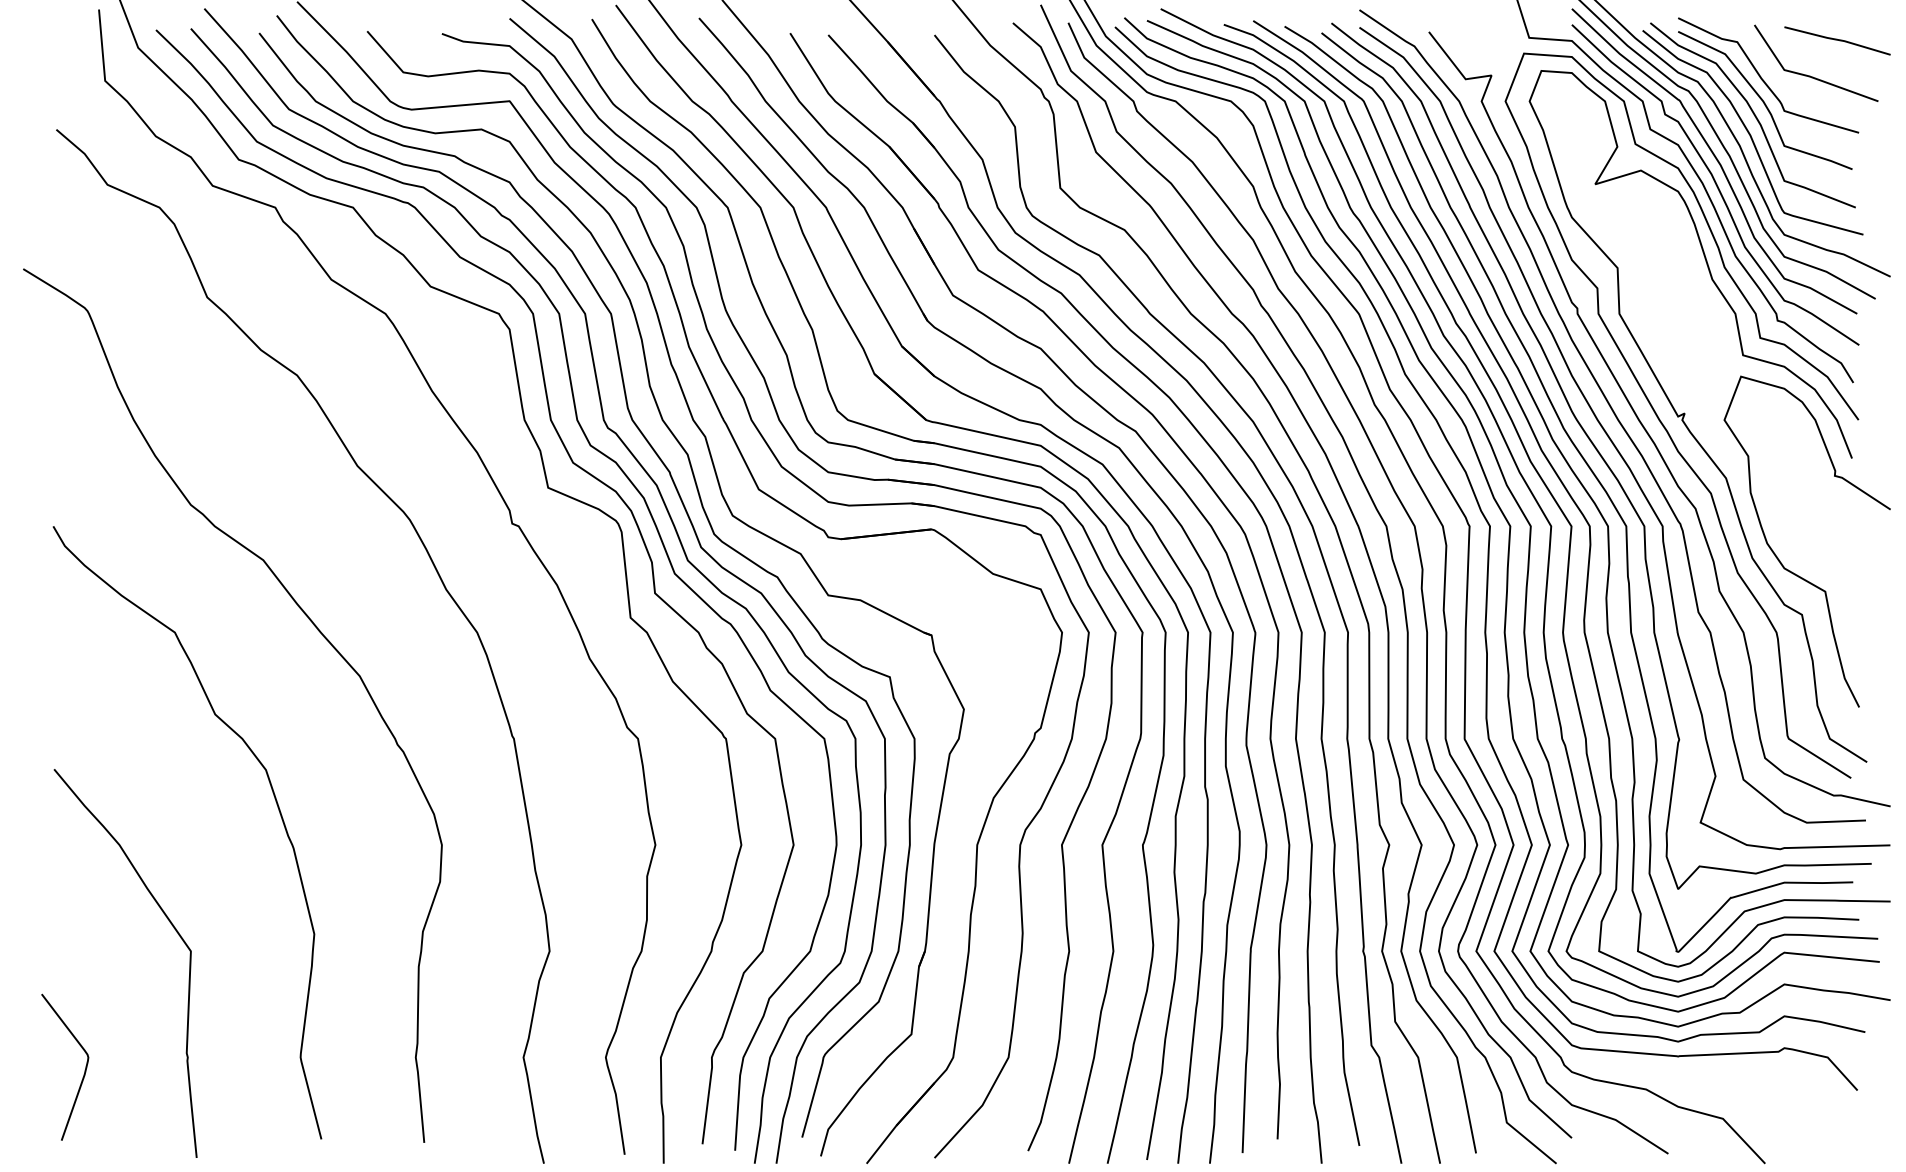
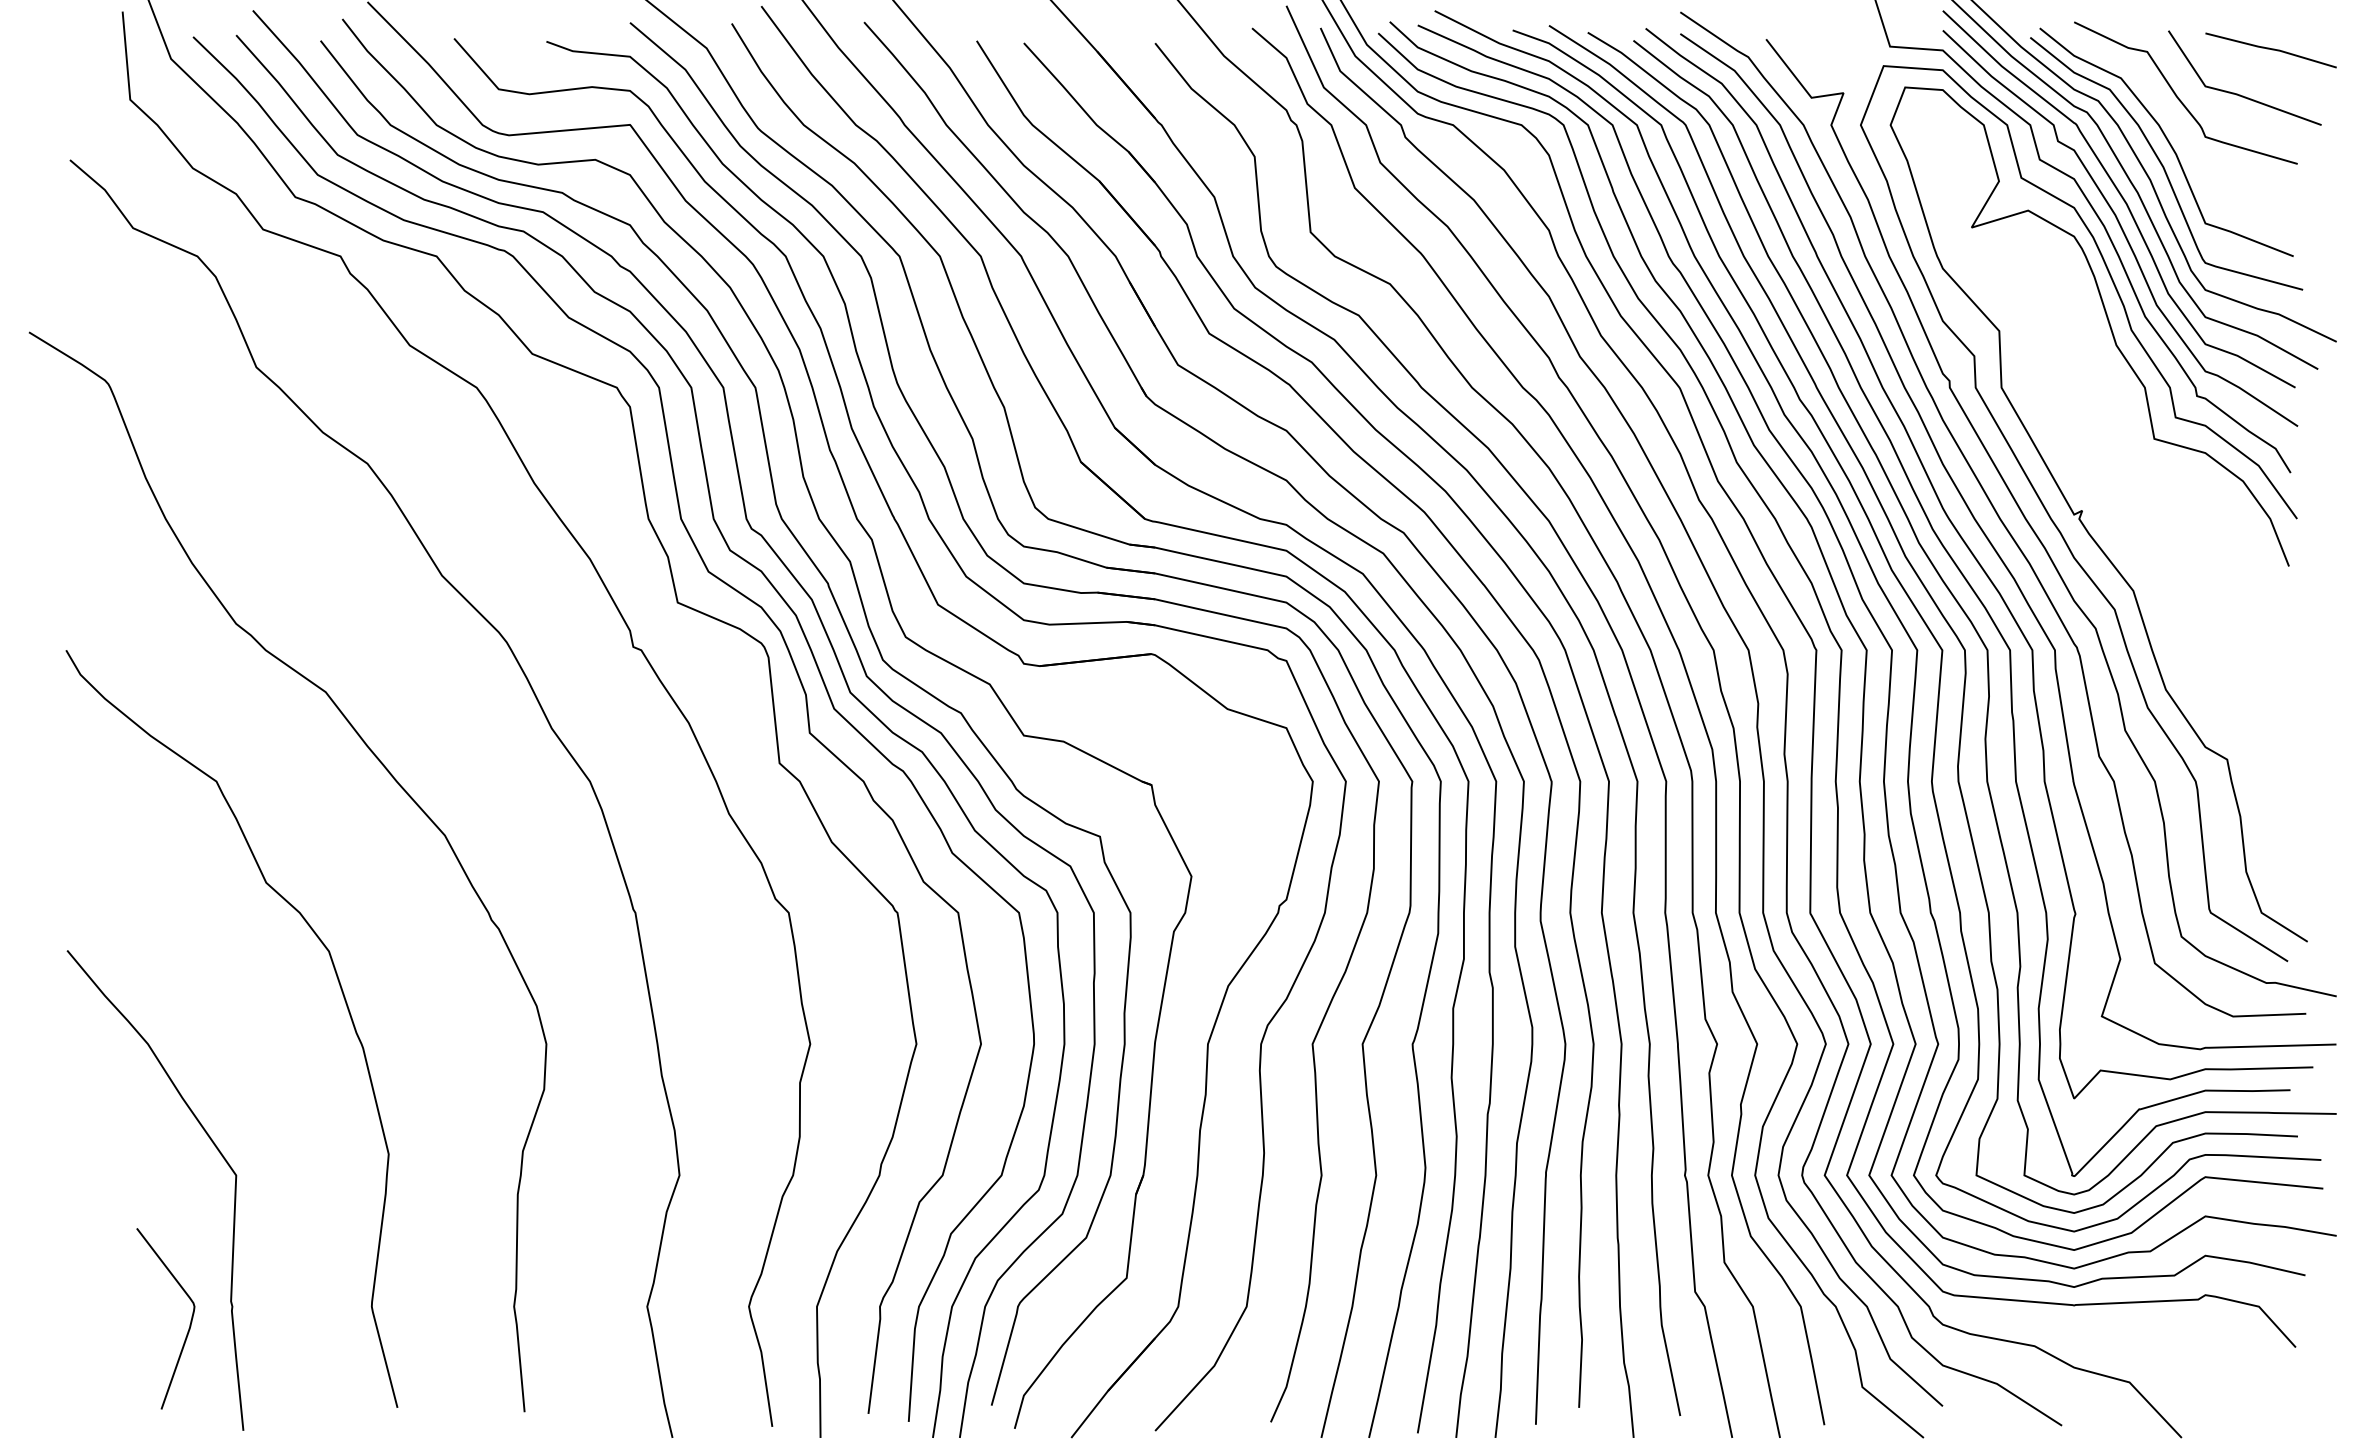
curve: (1763, 100) -> (2179, 123), removed
curve: (1779, 559) -> (2199, 691), removed
curve: (84, 1071) -> (189, 1324), moved

